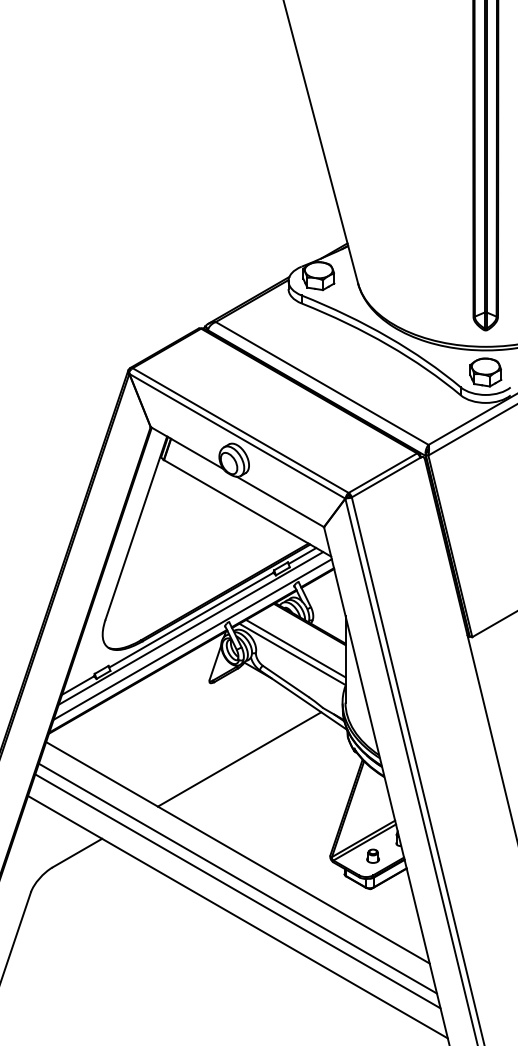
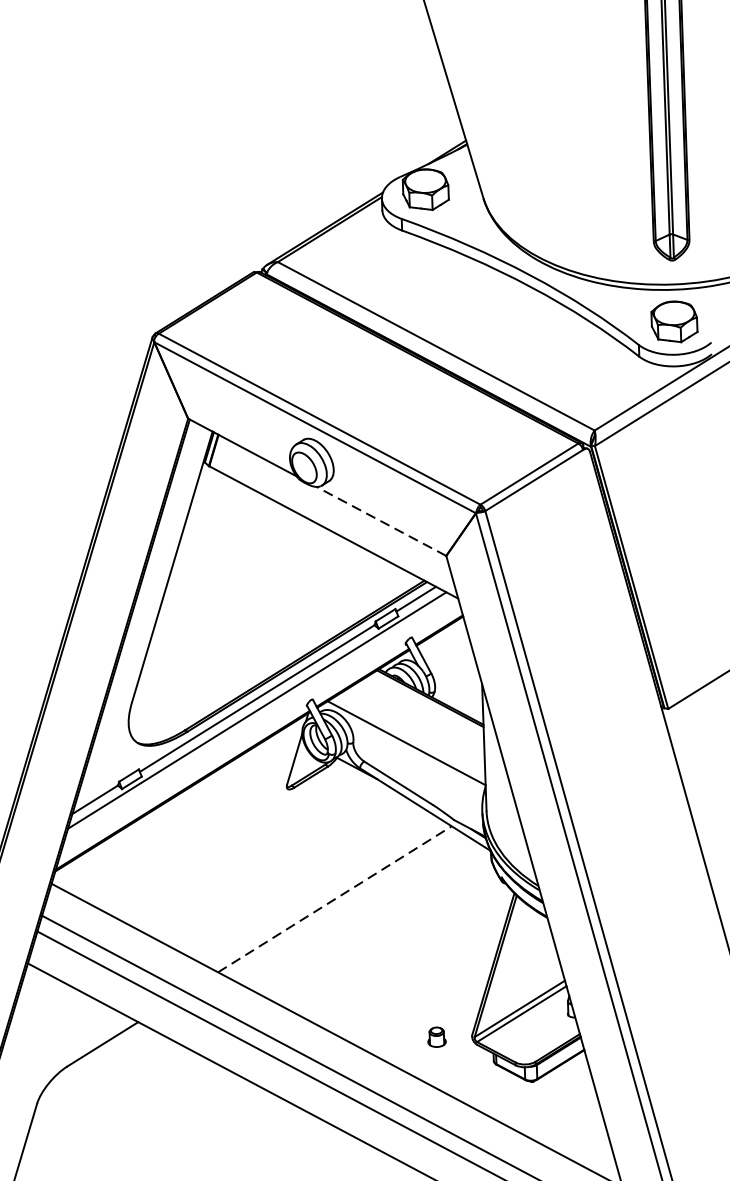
line: (280, 501) -> (381, 520), solid -> dashed
line: (192, 639) -> (260, 726), removed
line: (295, 648) -> (410, 734), removed
line: (240, 759) -> (336, 899), solid -> dashed
part: (373, 855) -> (437, 1036), moved

